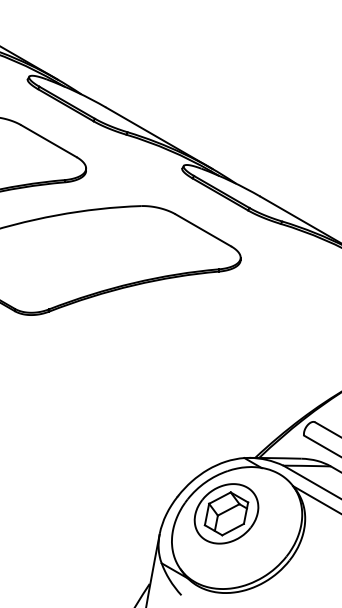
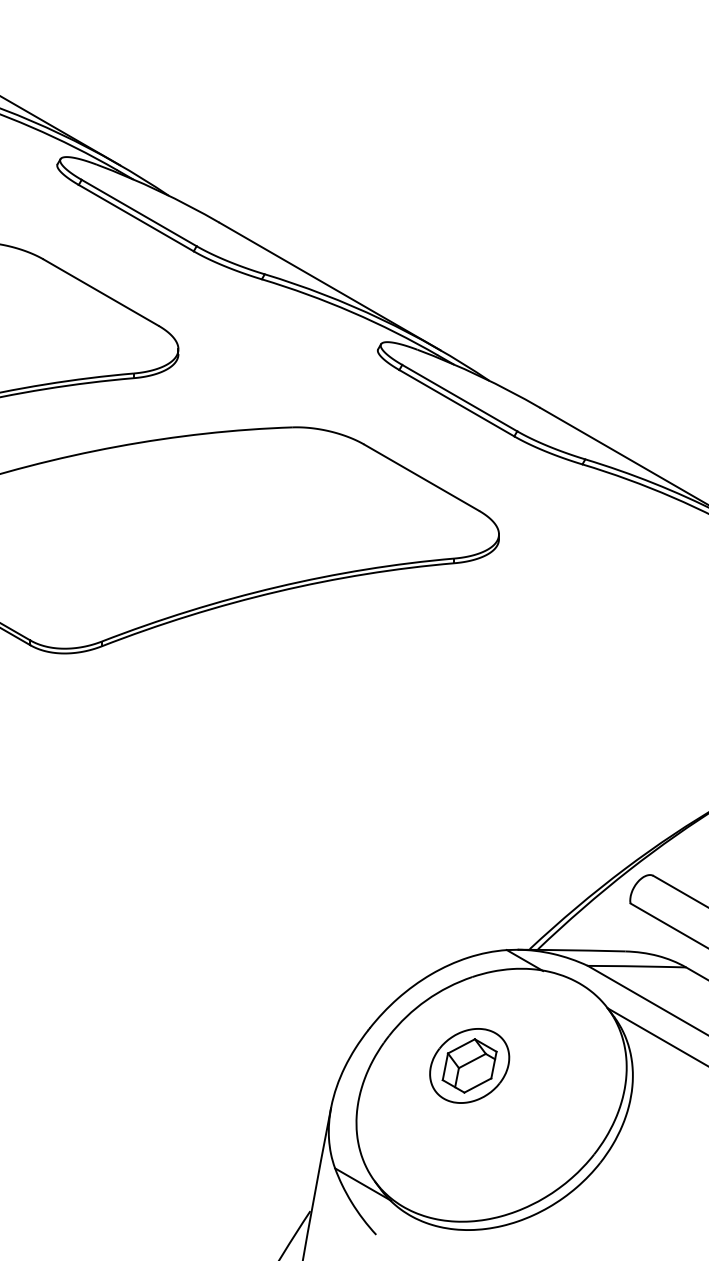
part: (226, 513) -> (469, 1065), size x0.6

